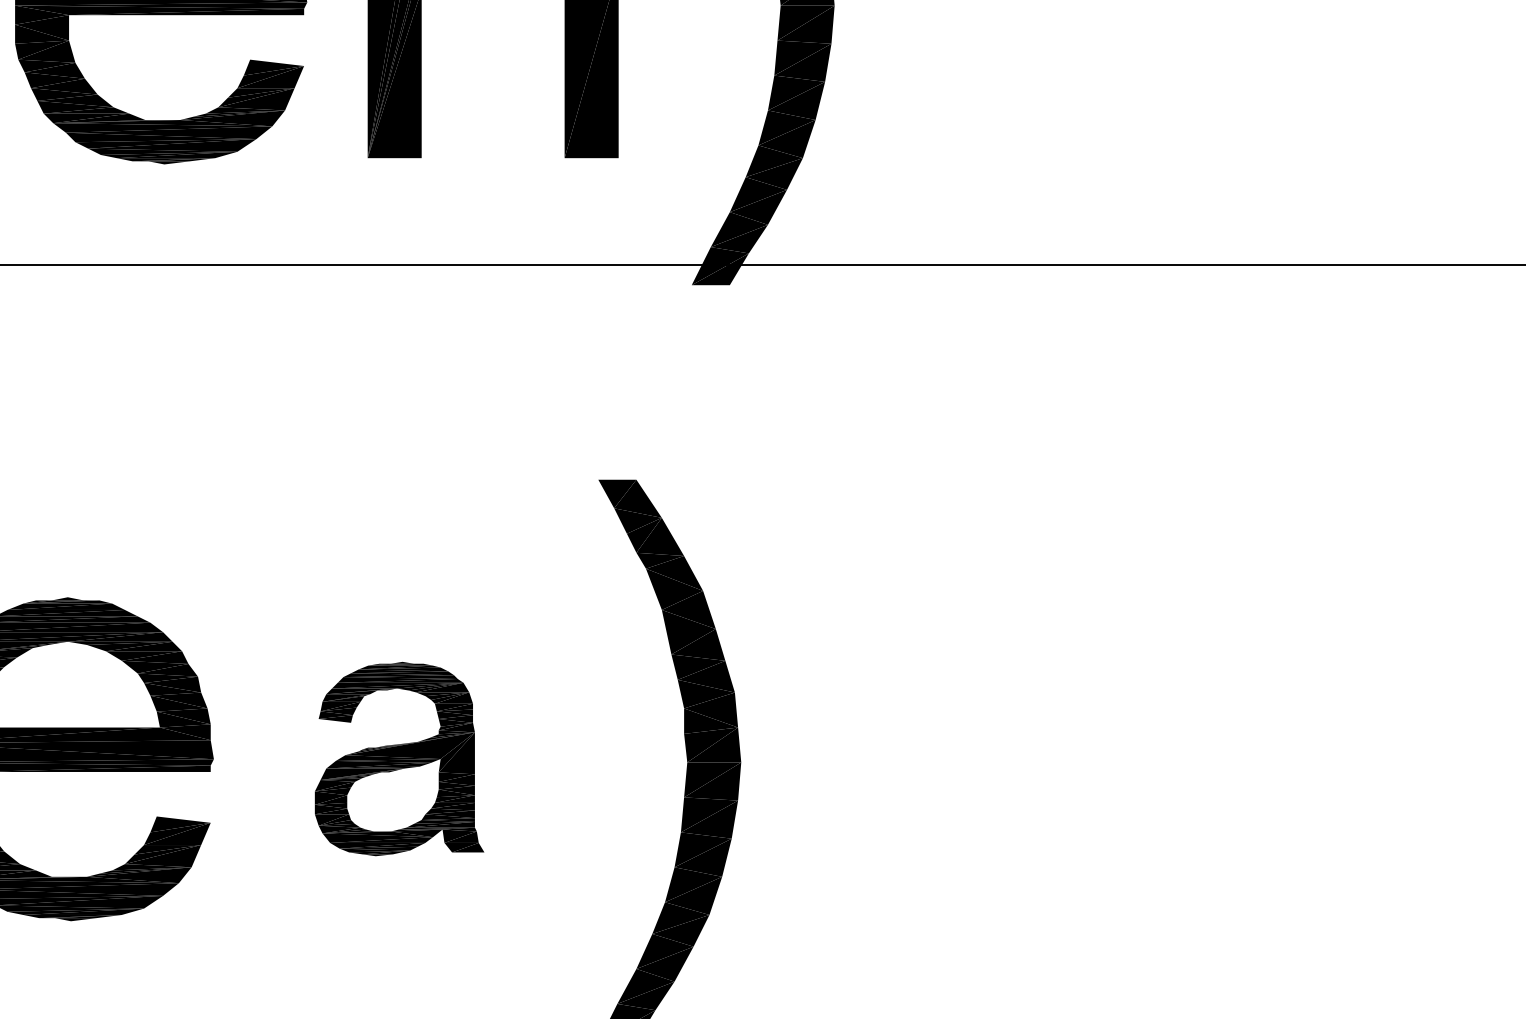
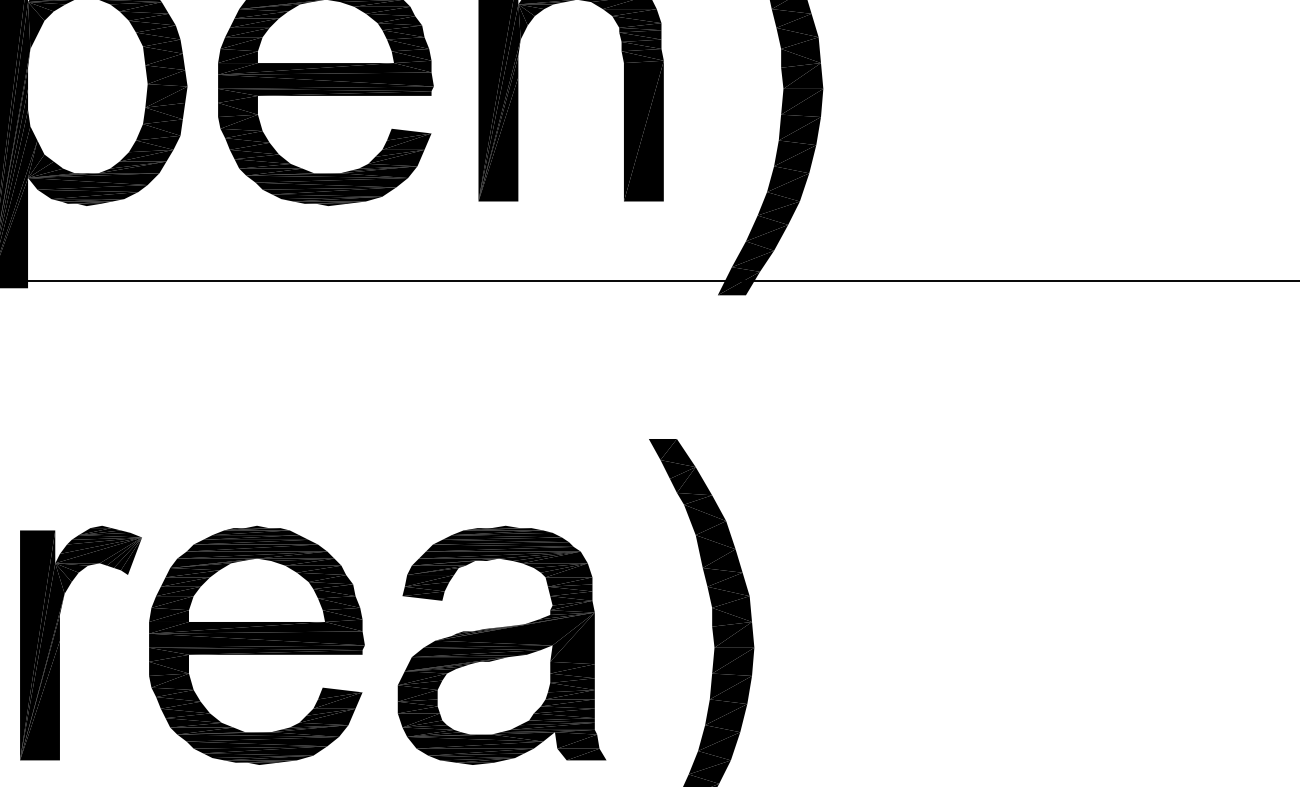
part: (398, 758) -> (501, 644), size x1.67

